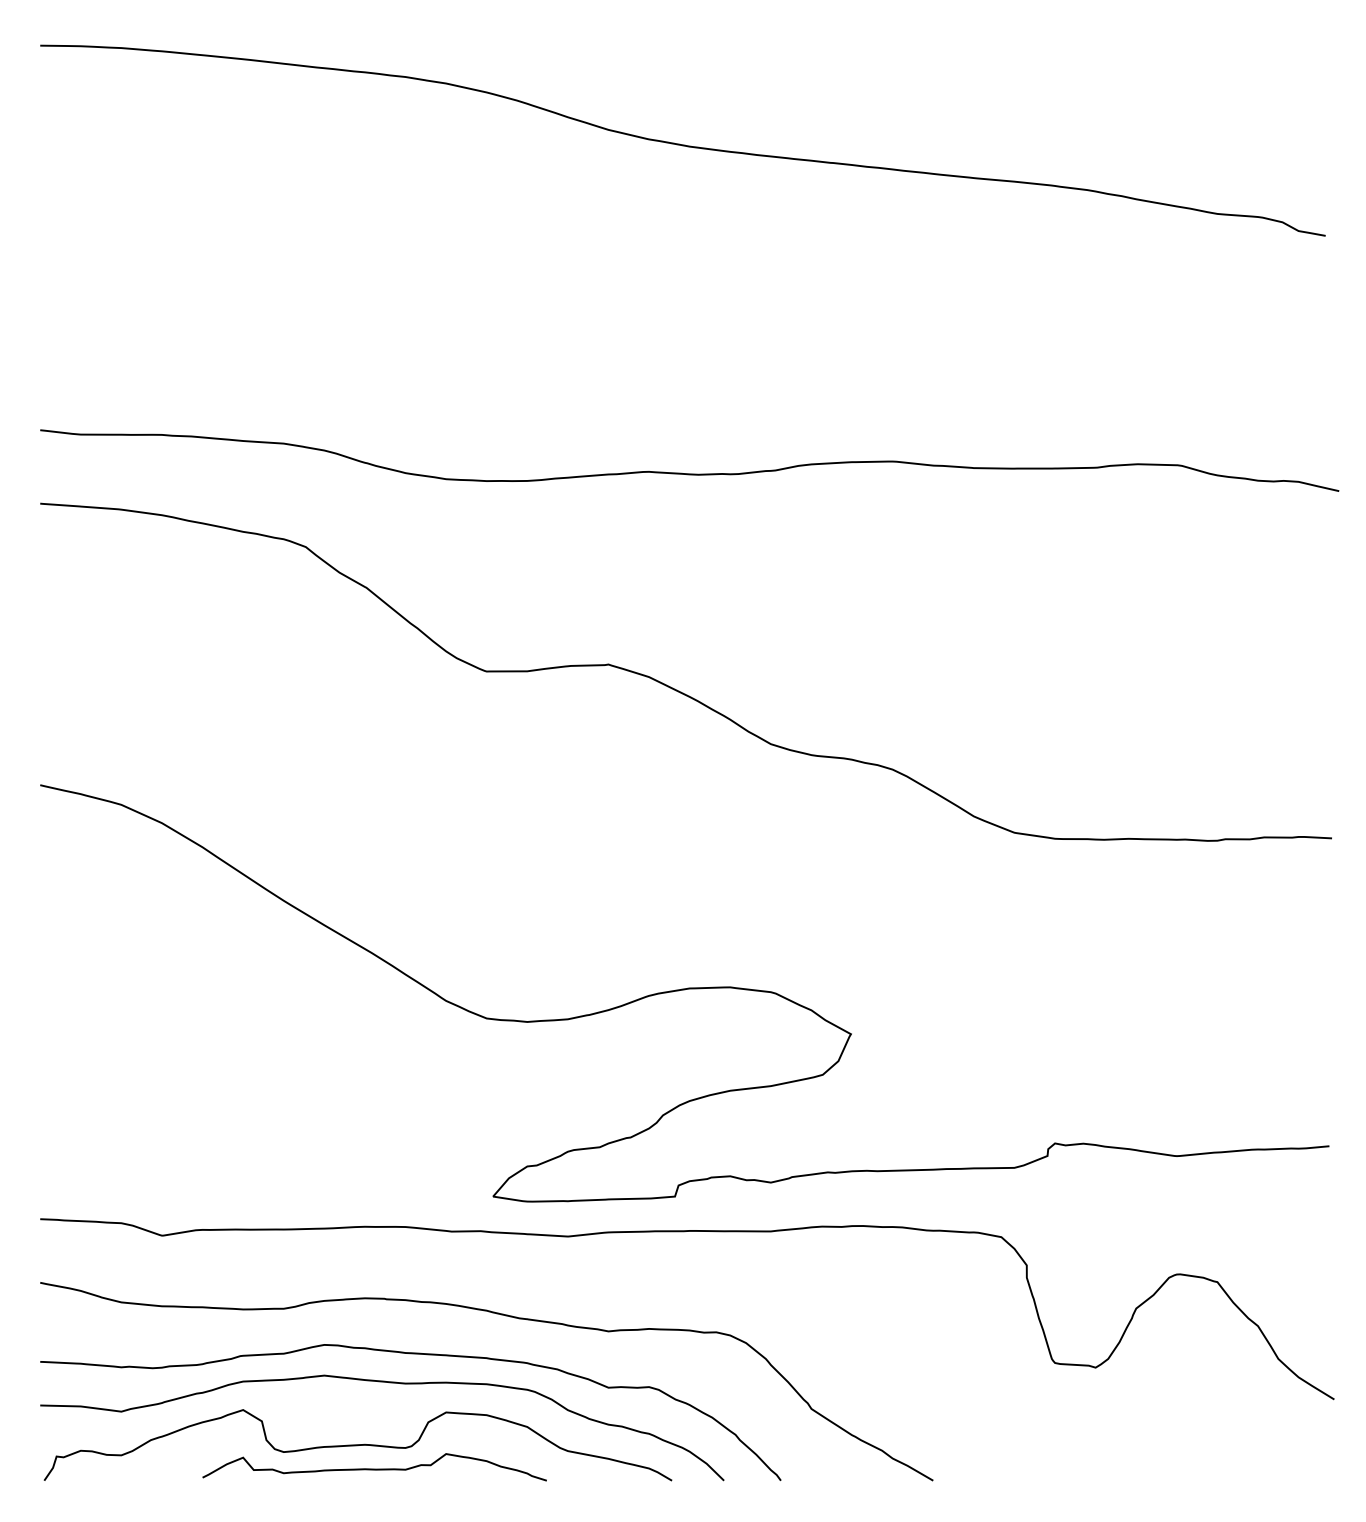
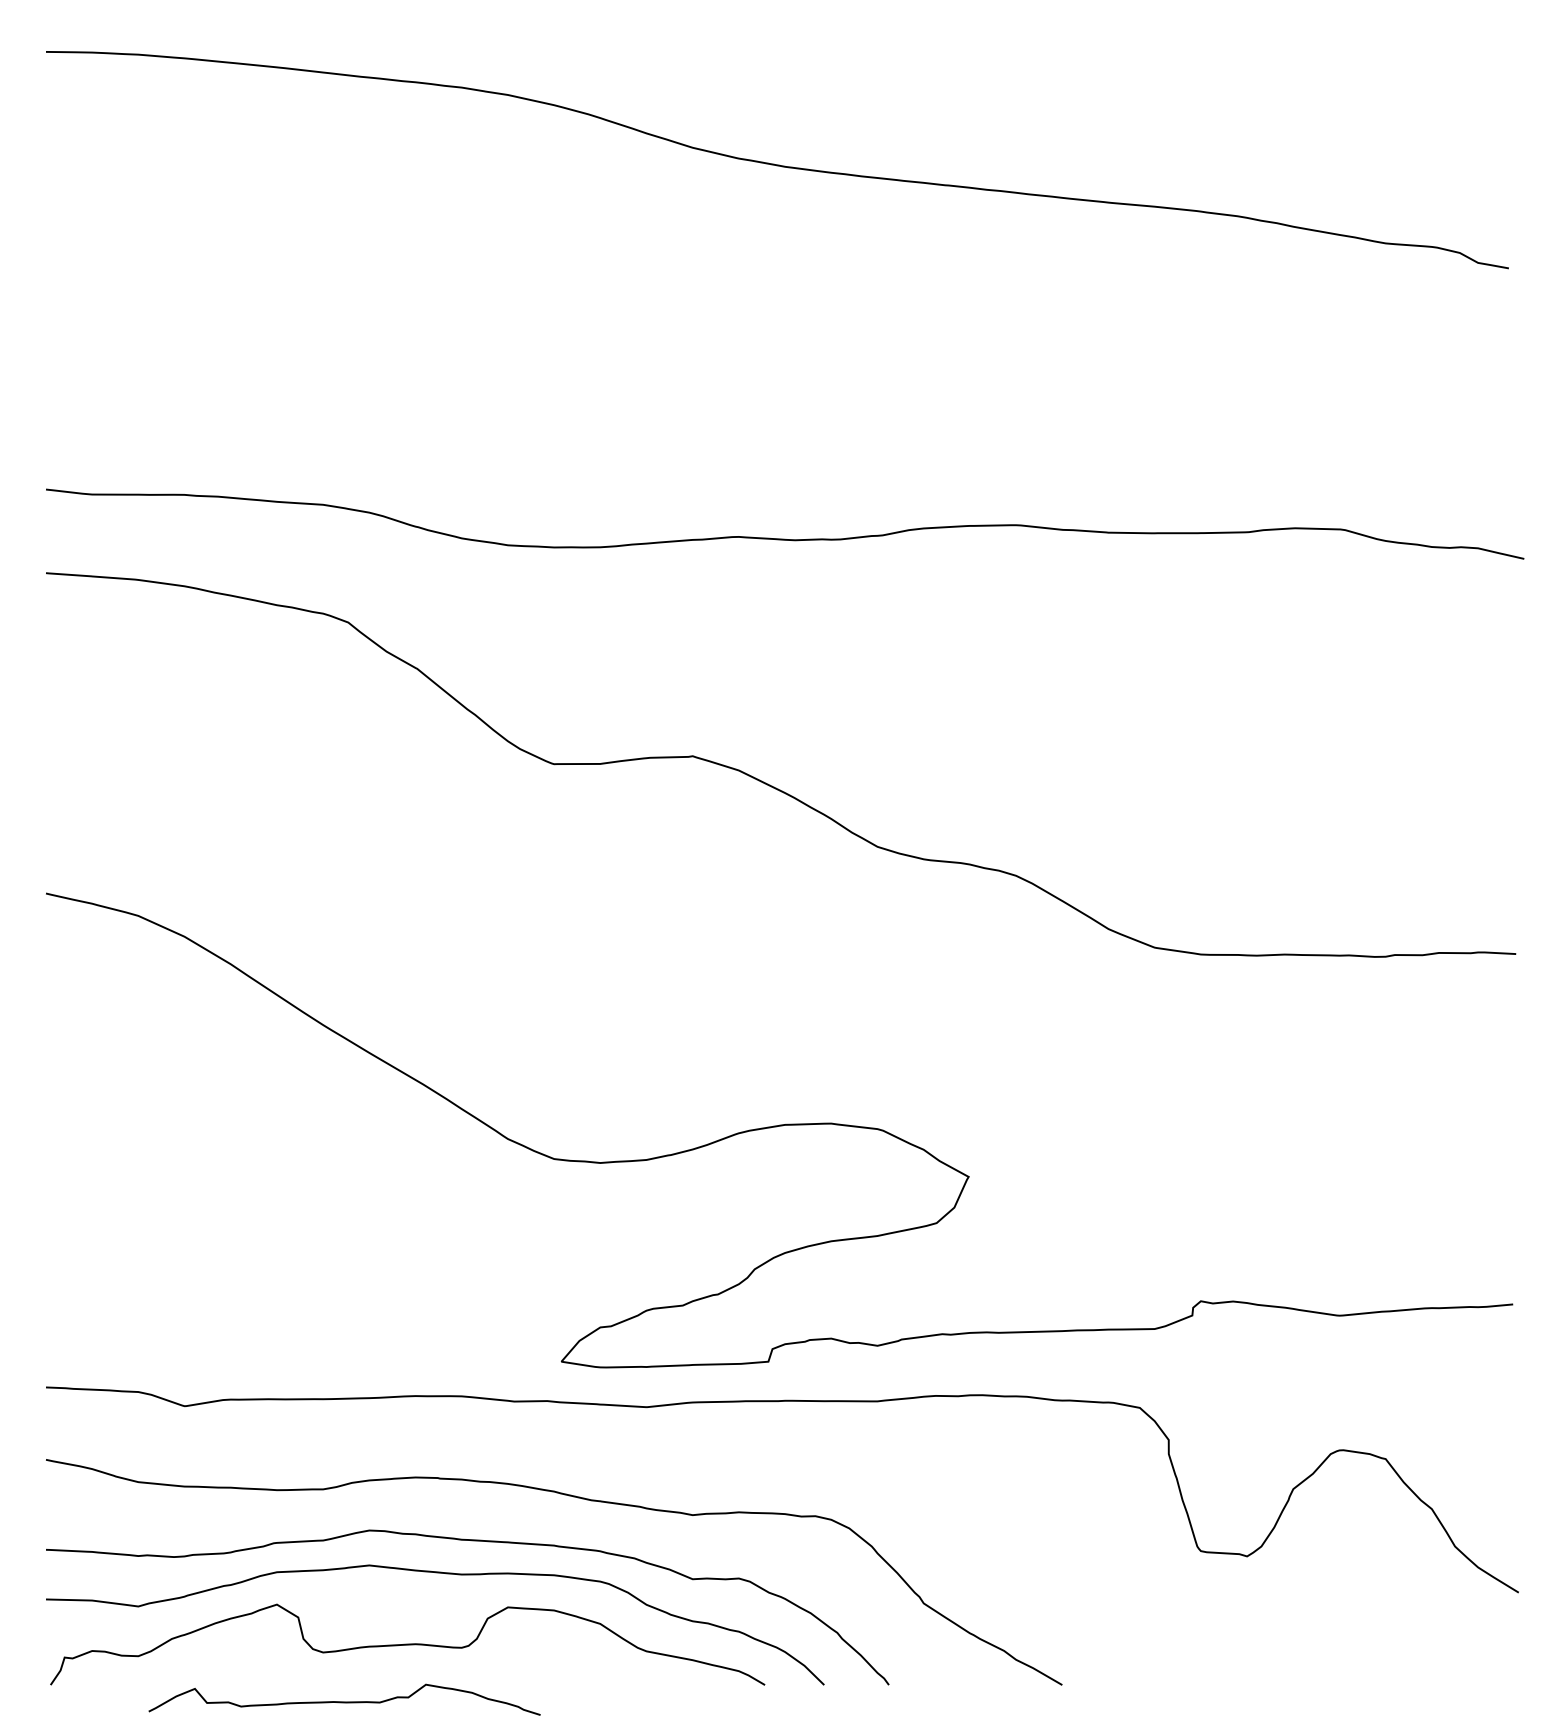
curve: (374, 1468) -> (344, 1701), moved

